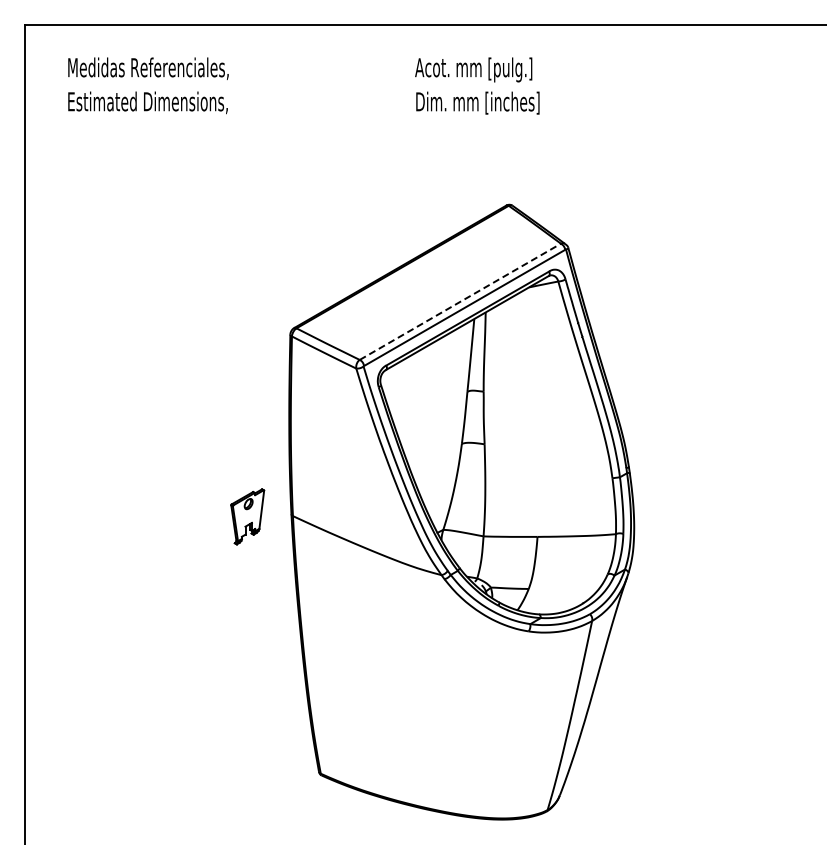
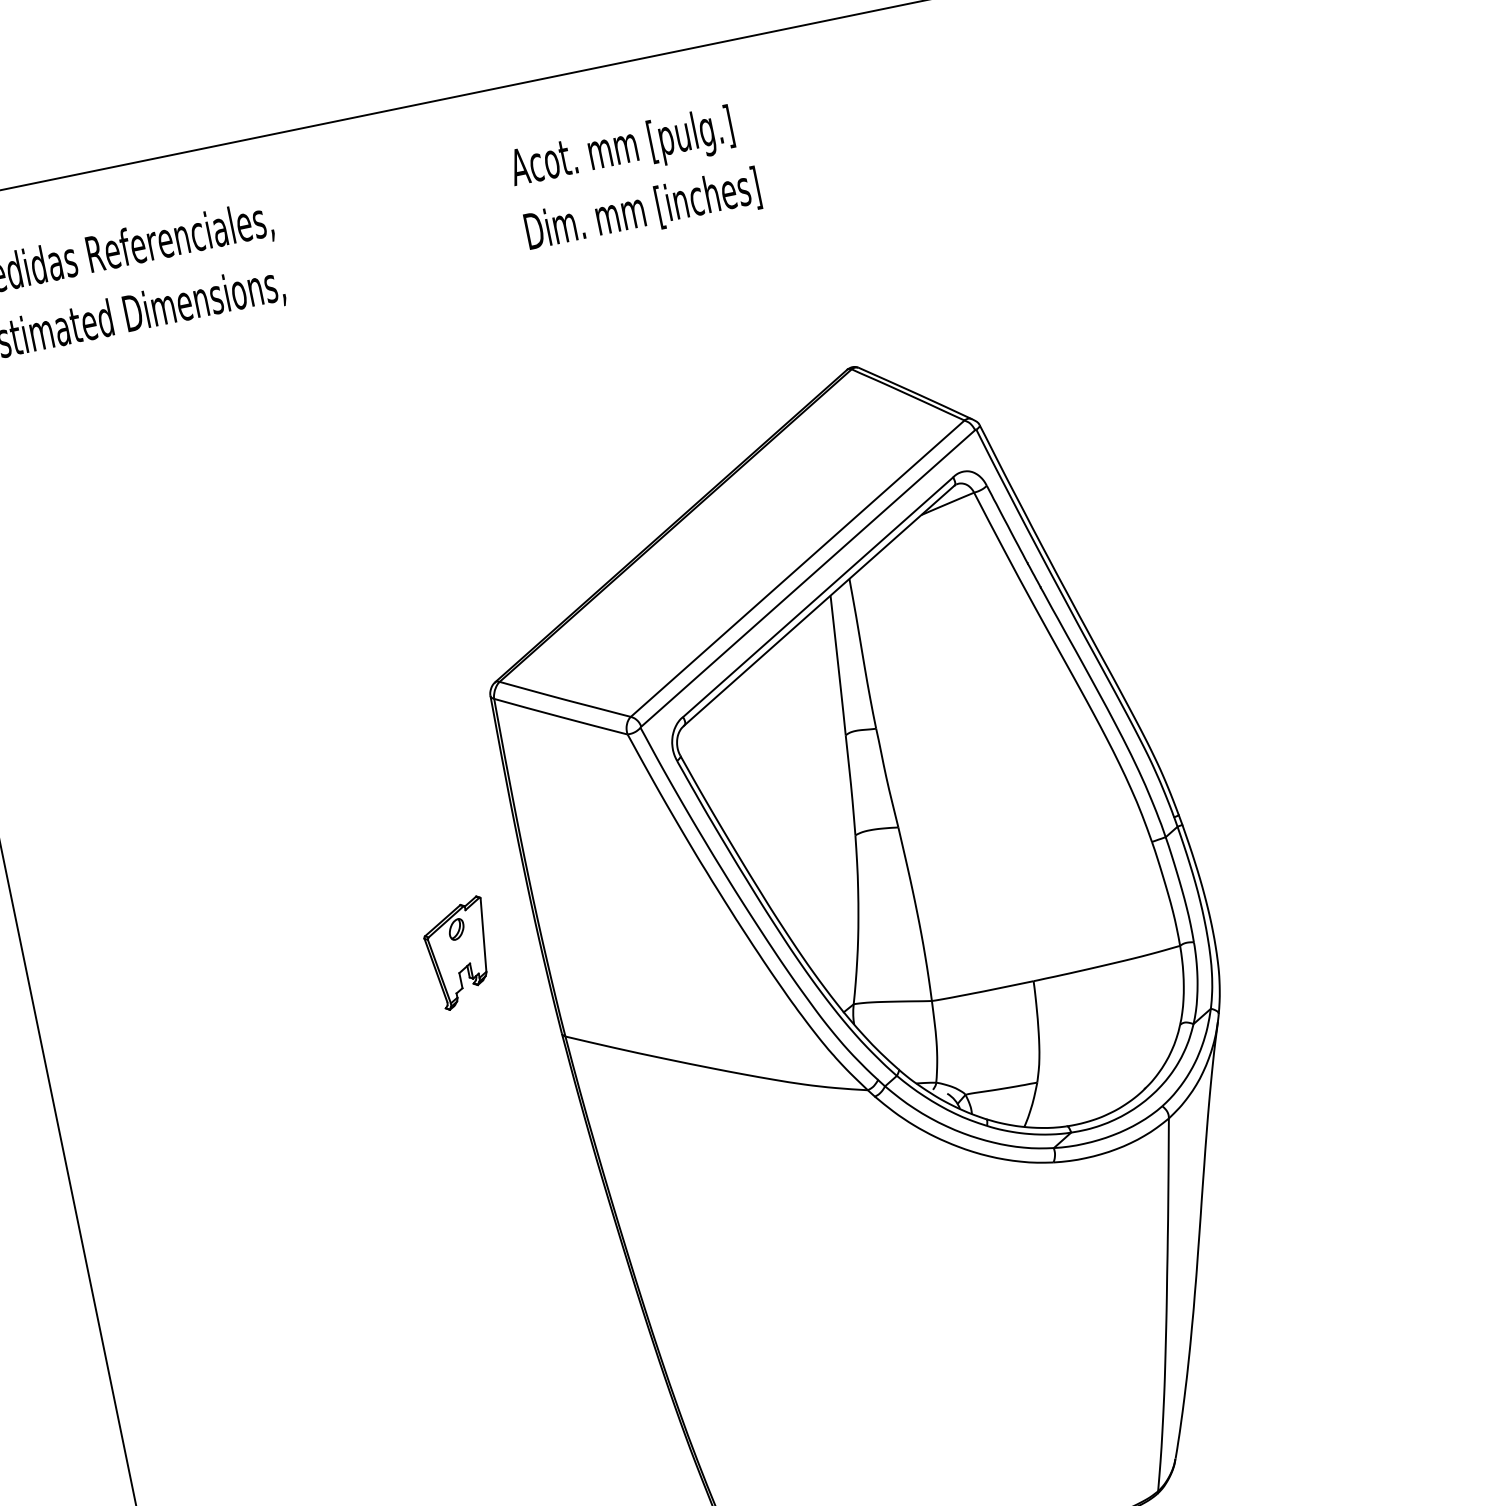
text: (477, 85) -> (635, 177), moved
line: (460, 301) -> (797, 568), dashed -> solid
part: (247, 516) -> (459, 953), moved

